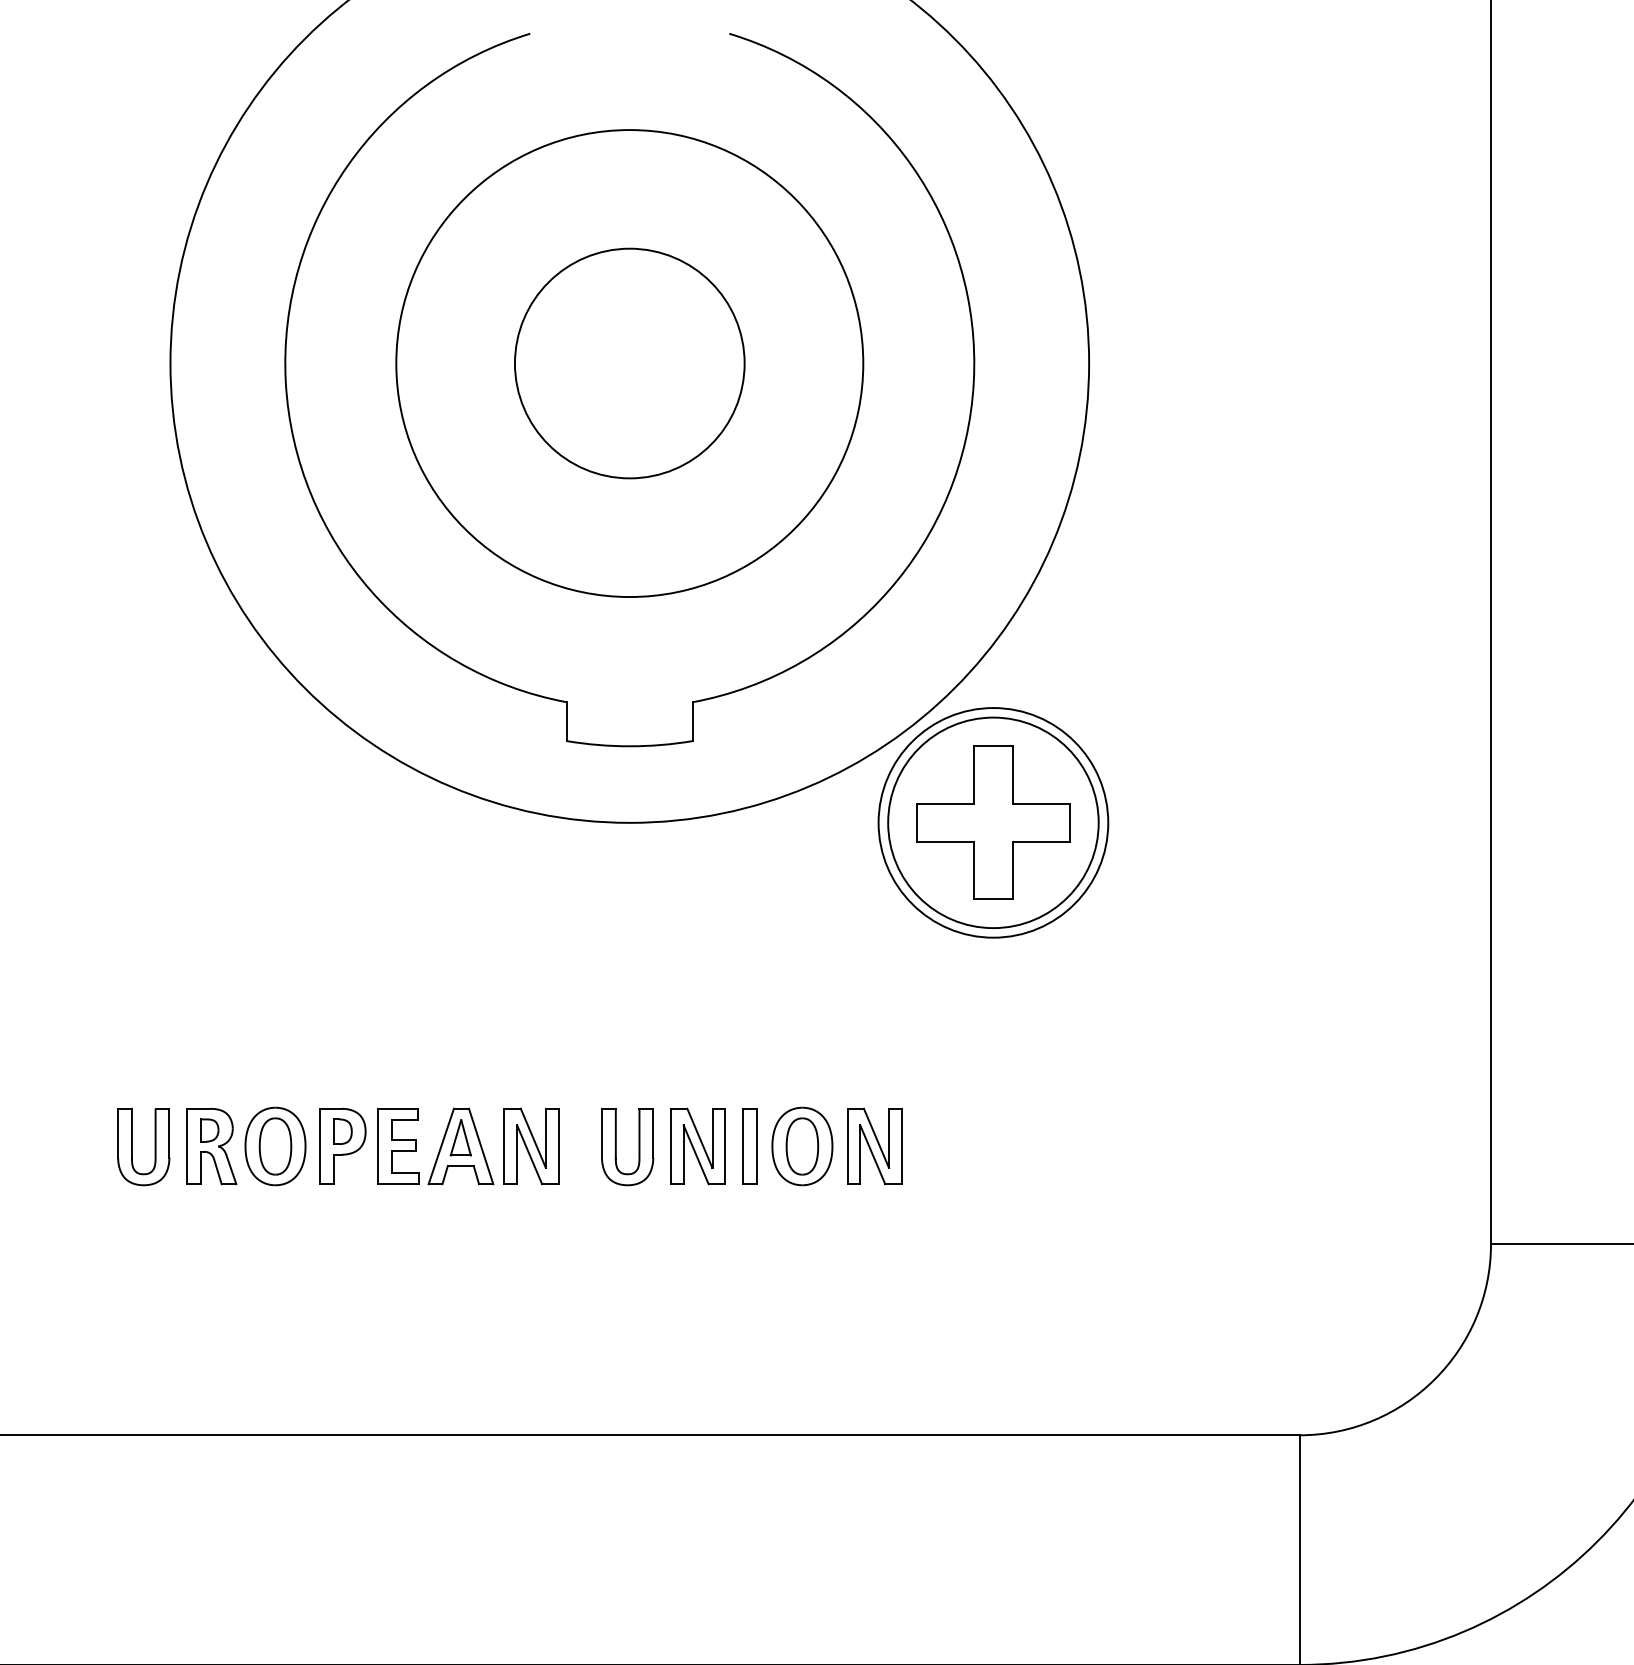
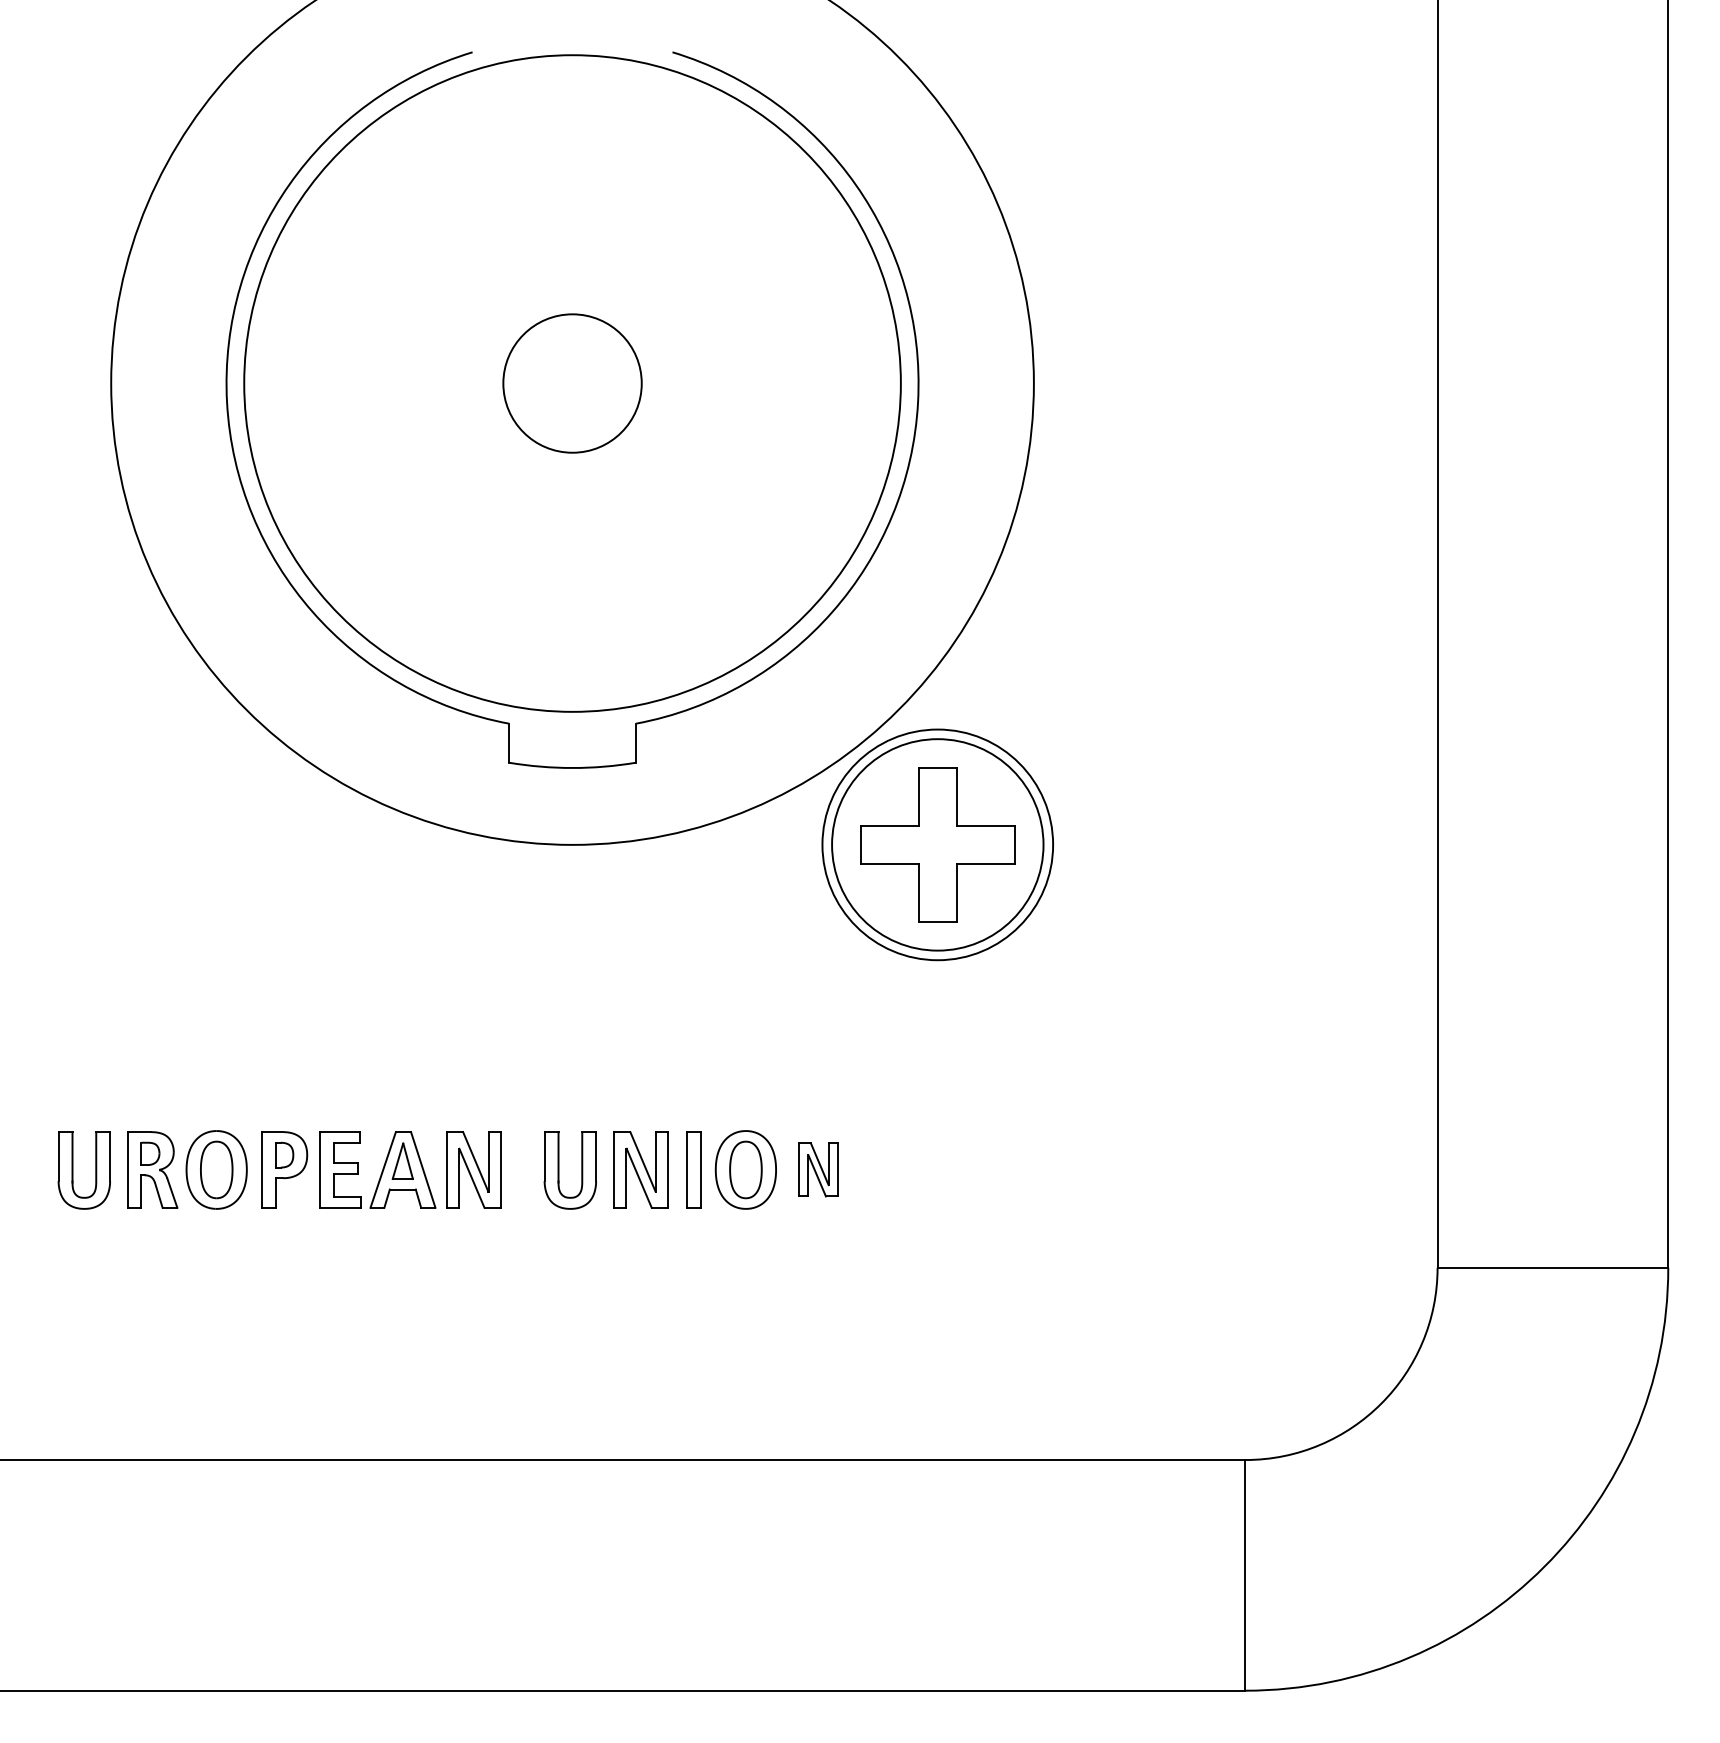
circle: (629, 363) -> (572, 383), size x0.6
circle: (629, 363) -> (572, 383), size x1.4
part: (874, 1146) -> (818, 1169), size x0.7

